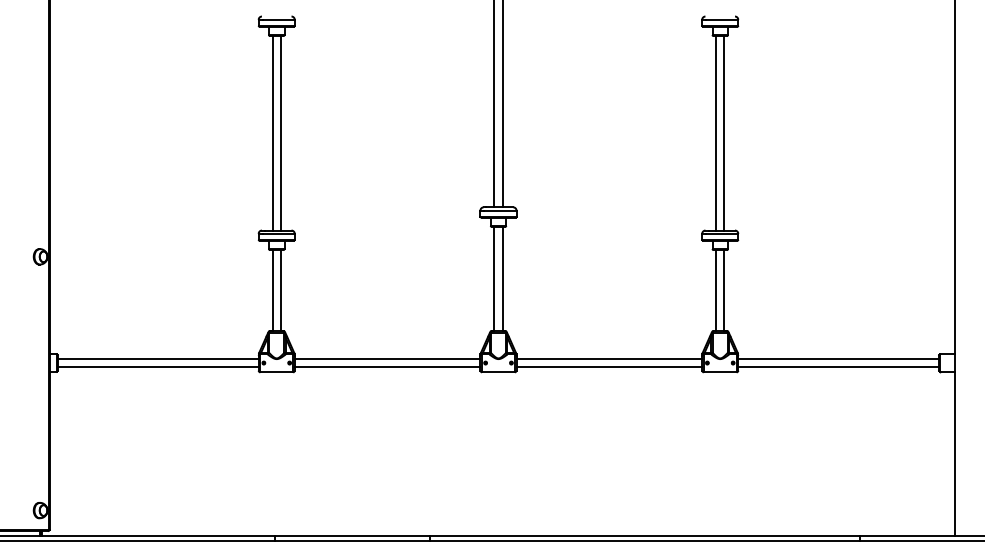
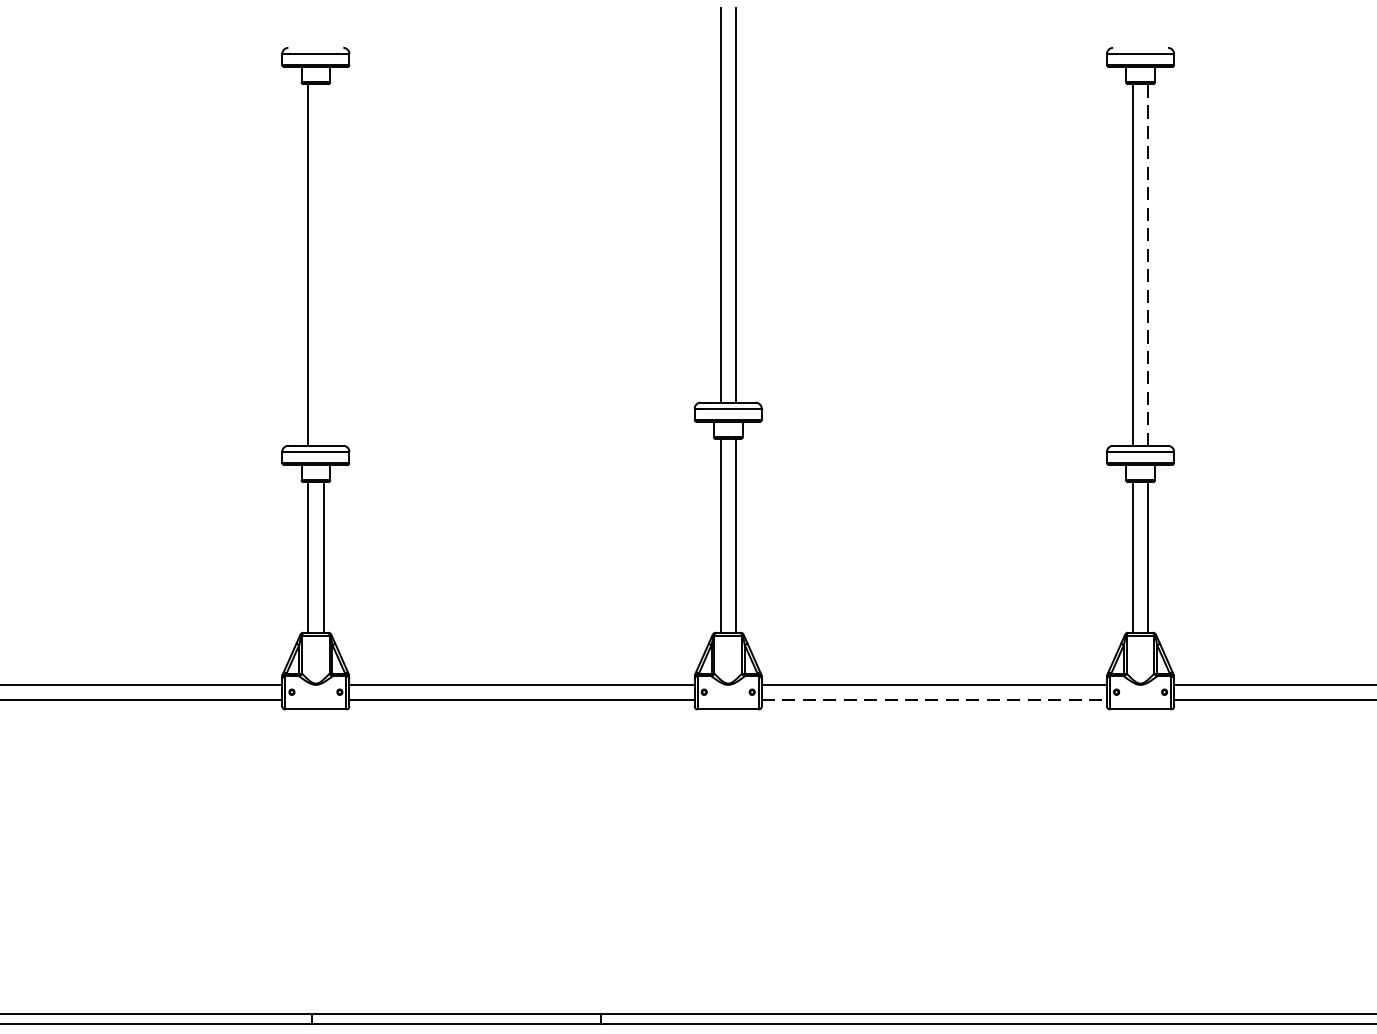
line: (724, 132) -> (1148, 263), solid -> dashed
line: (280, 133) -> (322, 265), removed
line: (609, 367) -> (934, 700), solid -> dashed

